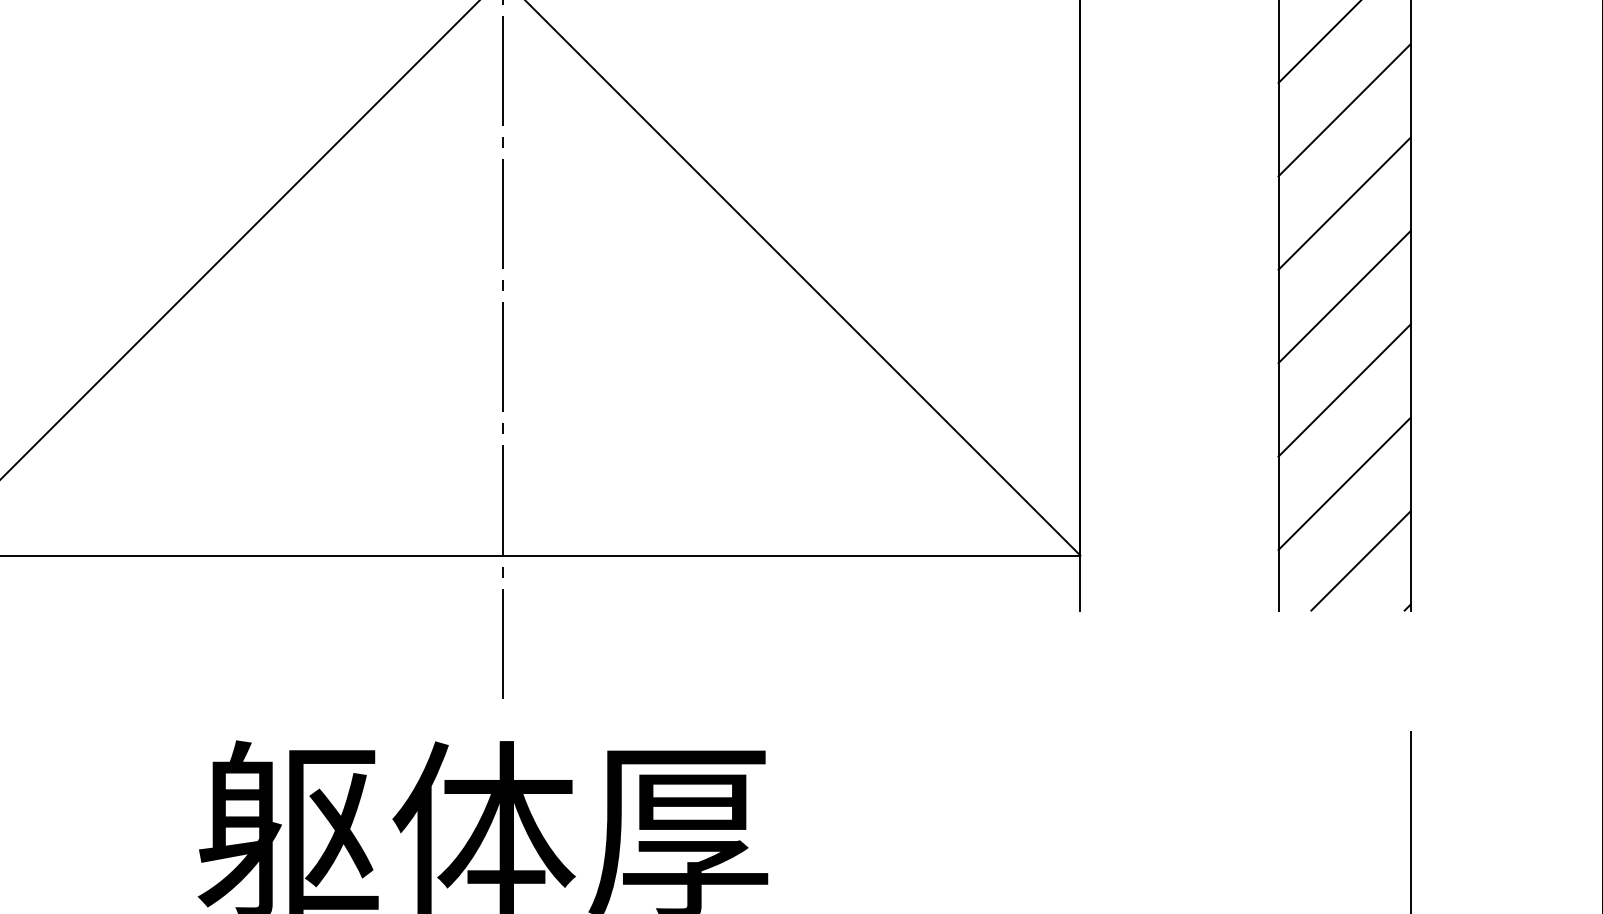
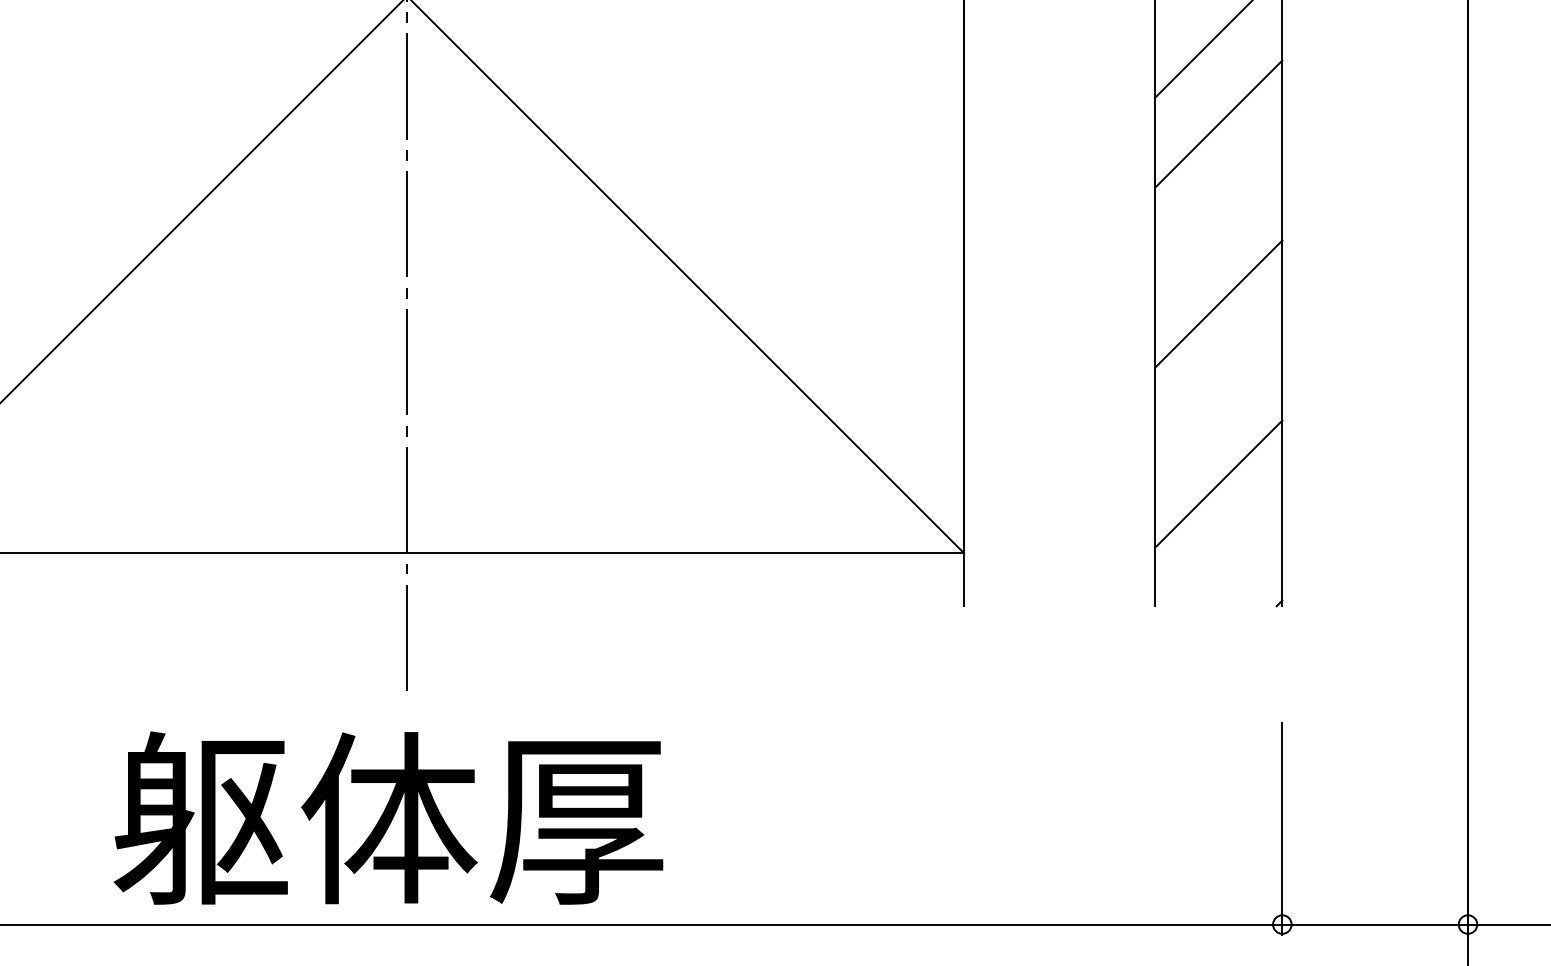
line: (1344, 202) -> (1218, 213), removed
line: (1344, 389) -> (1218, 393), removed
line: (1360, 560) -> (1234, 558), removed

